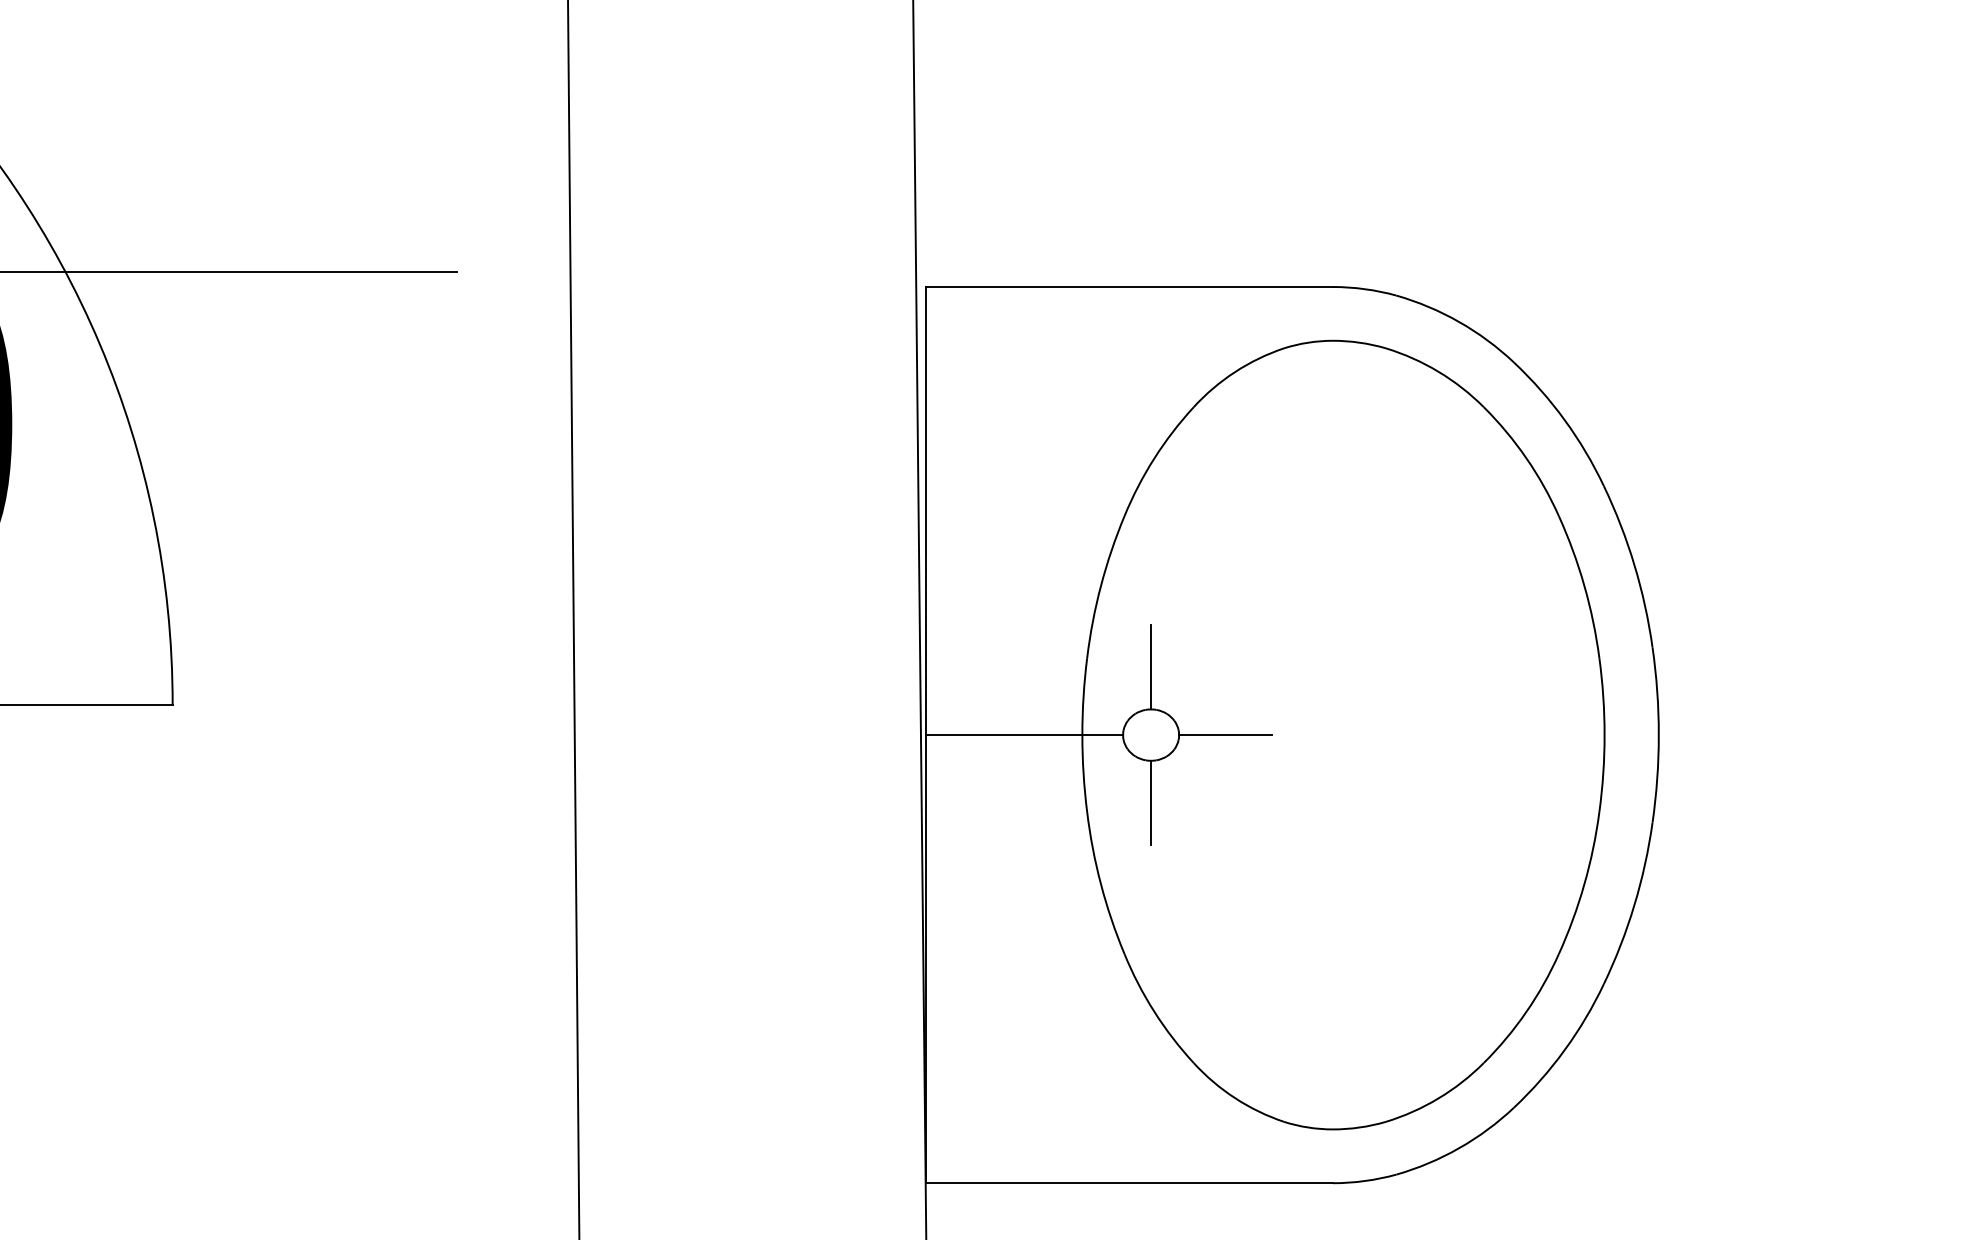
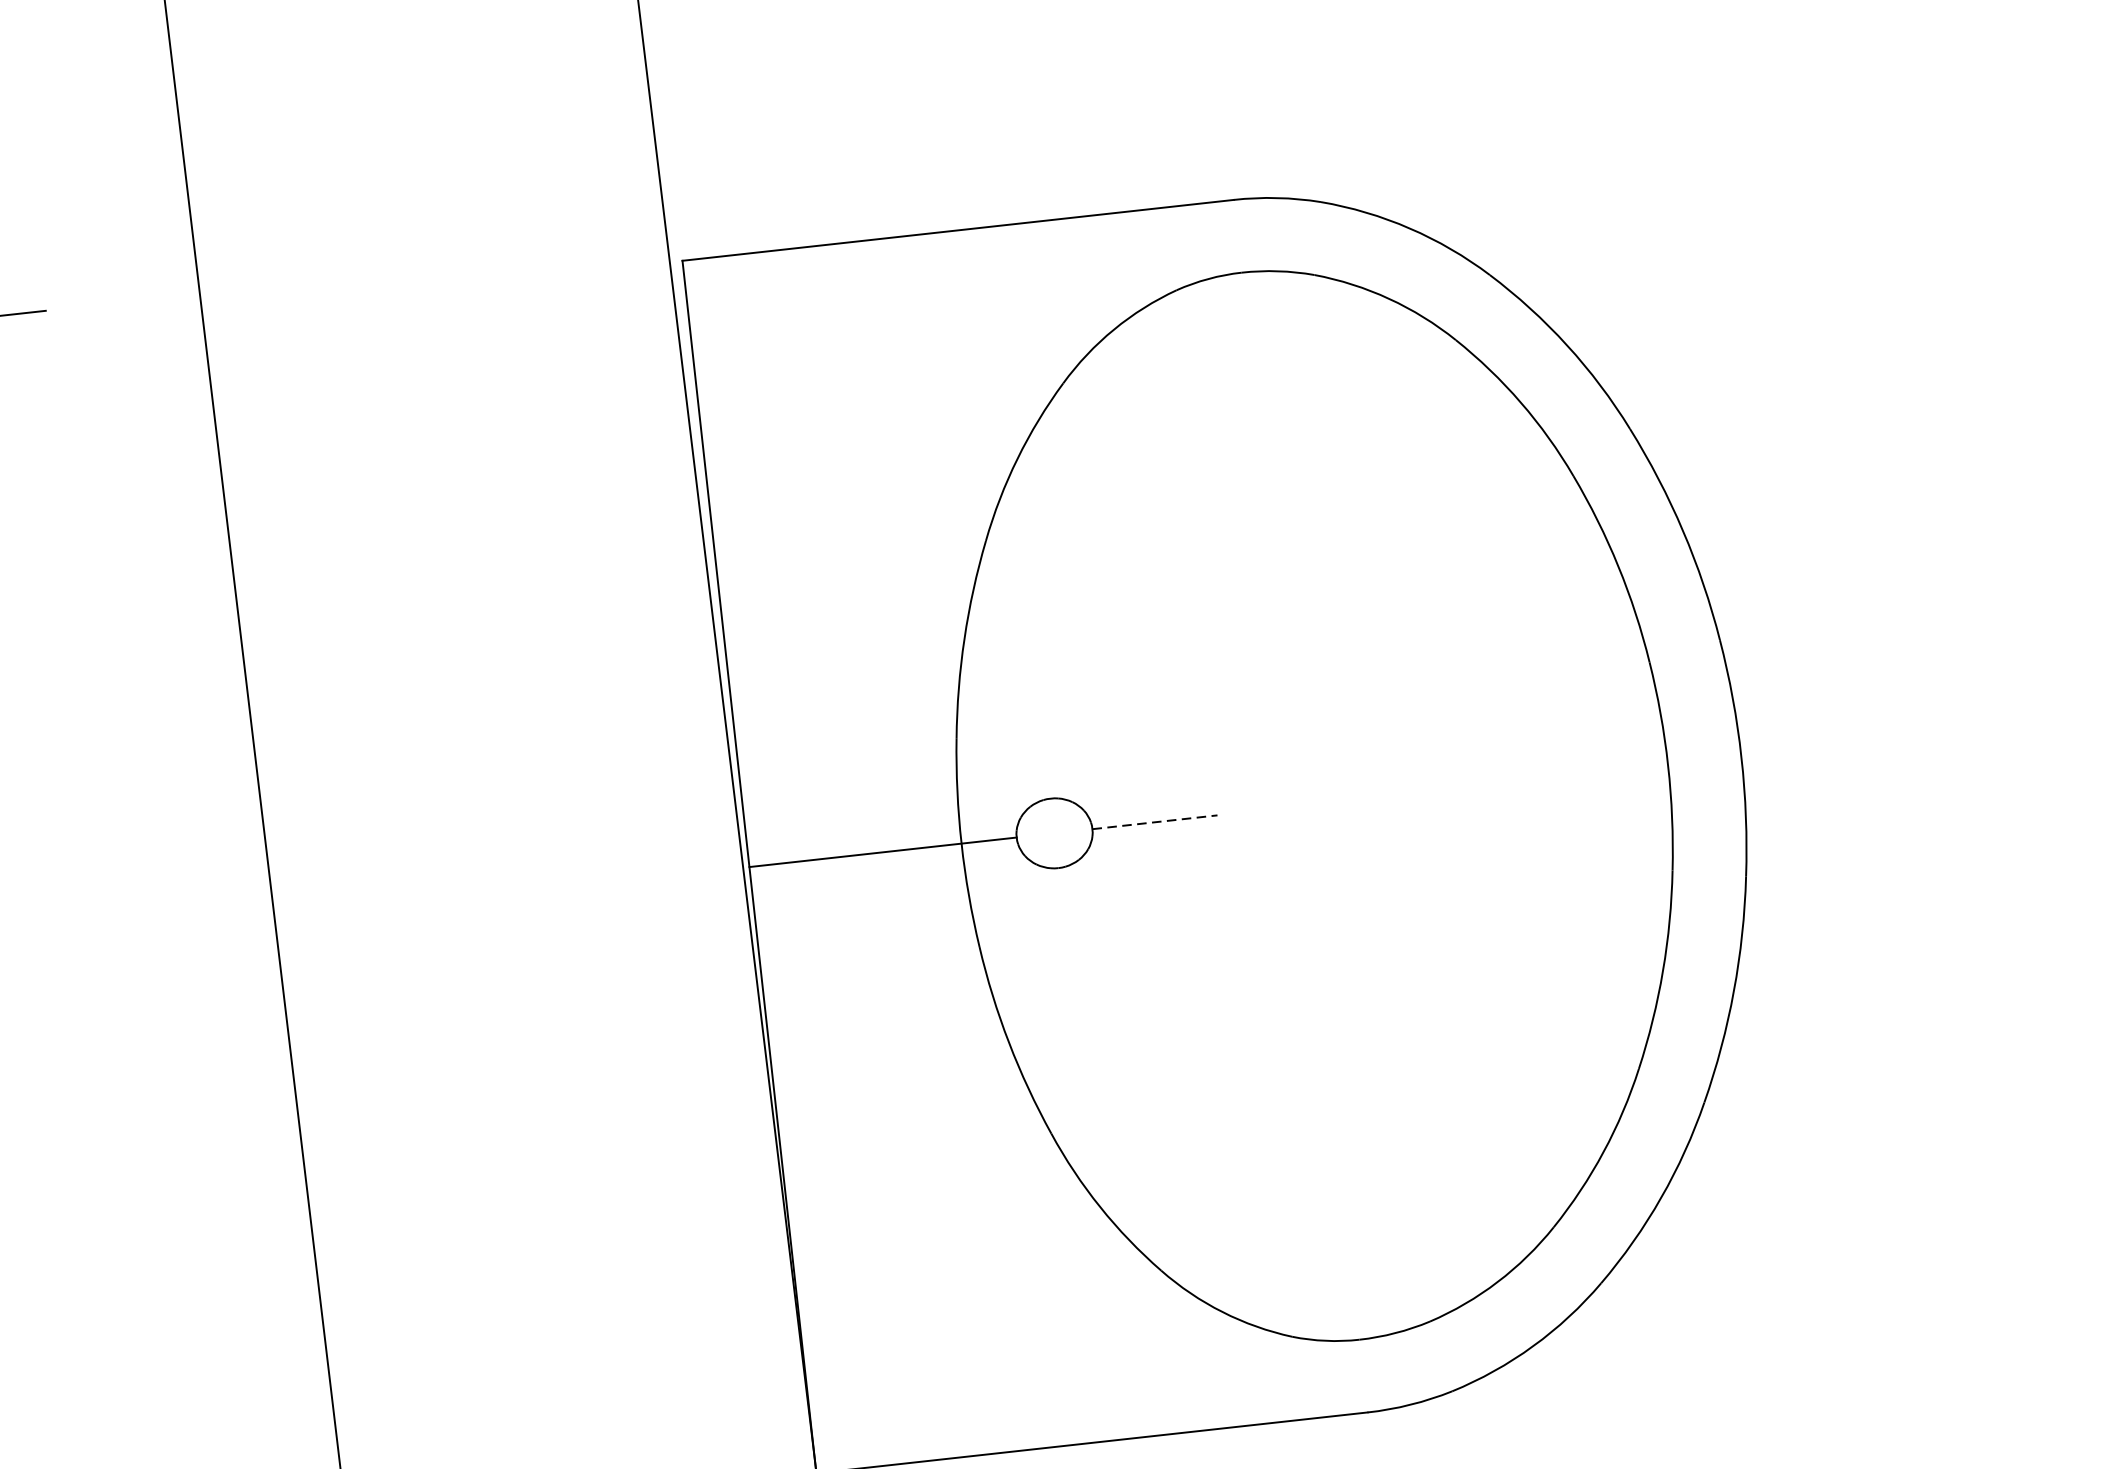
line: (1151, 666) -> (1044, 740), removed
line: (1225, 735) -> (1155, 822), solid -> dashed
line: (1151, 802) -> (1065, 924), removed

